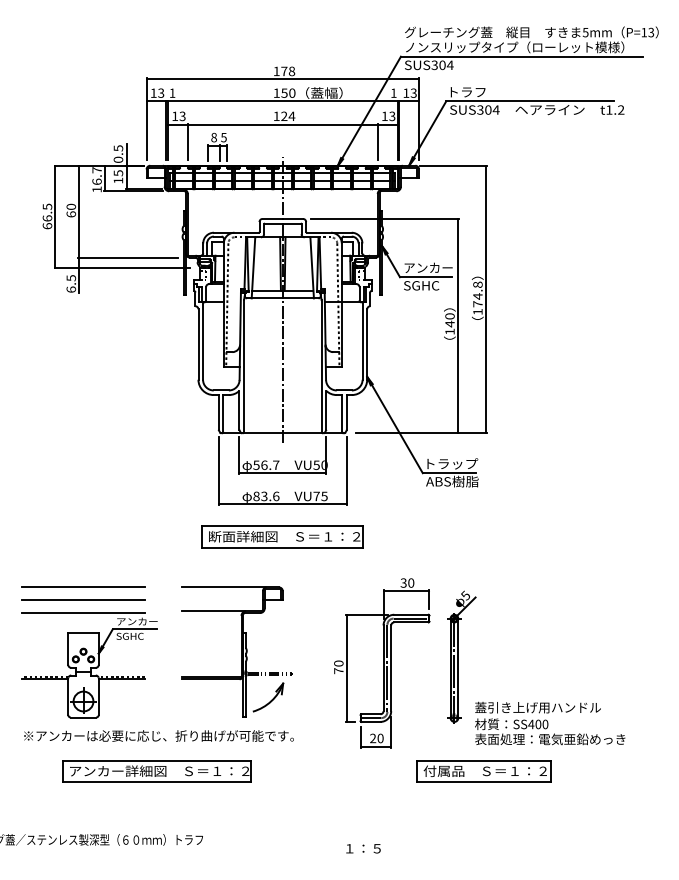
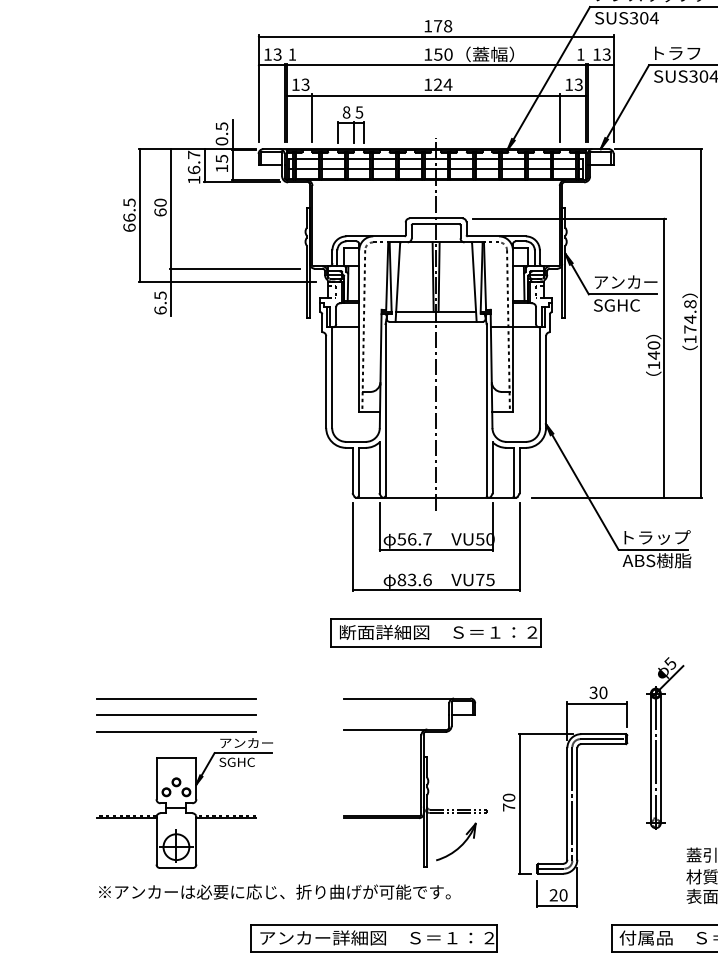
part: (236, 651) -> (414, 781), moved
part: (461, 656) -> (665, 742), moved
part: (156, 771) -> (373, 938), moved

